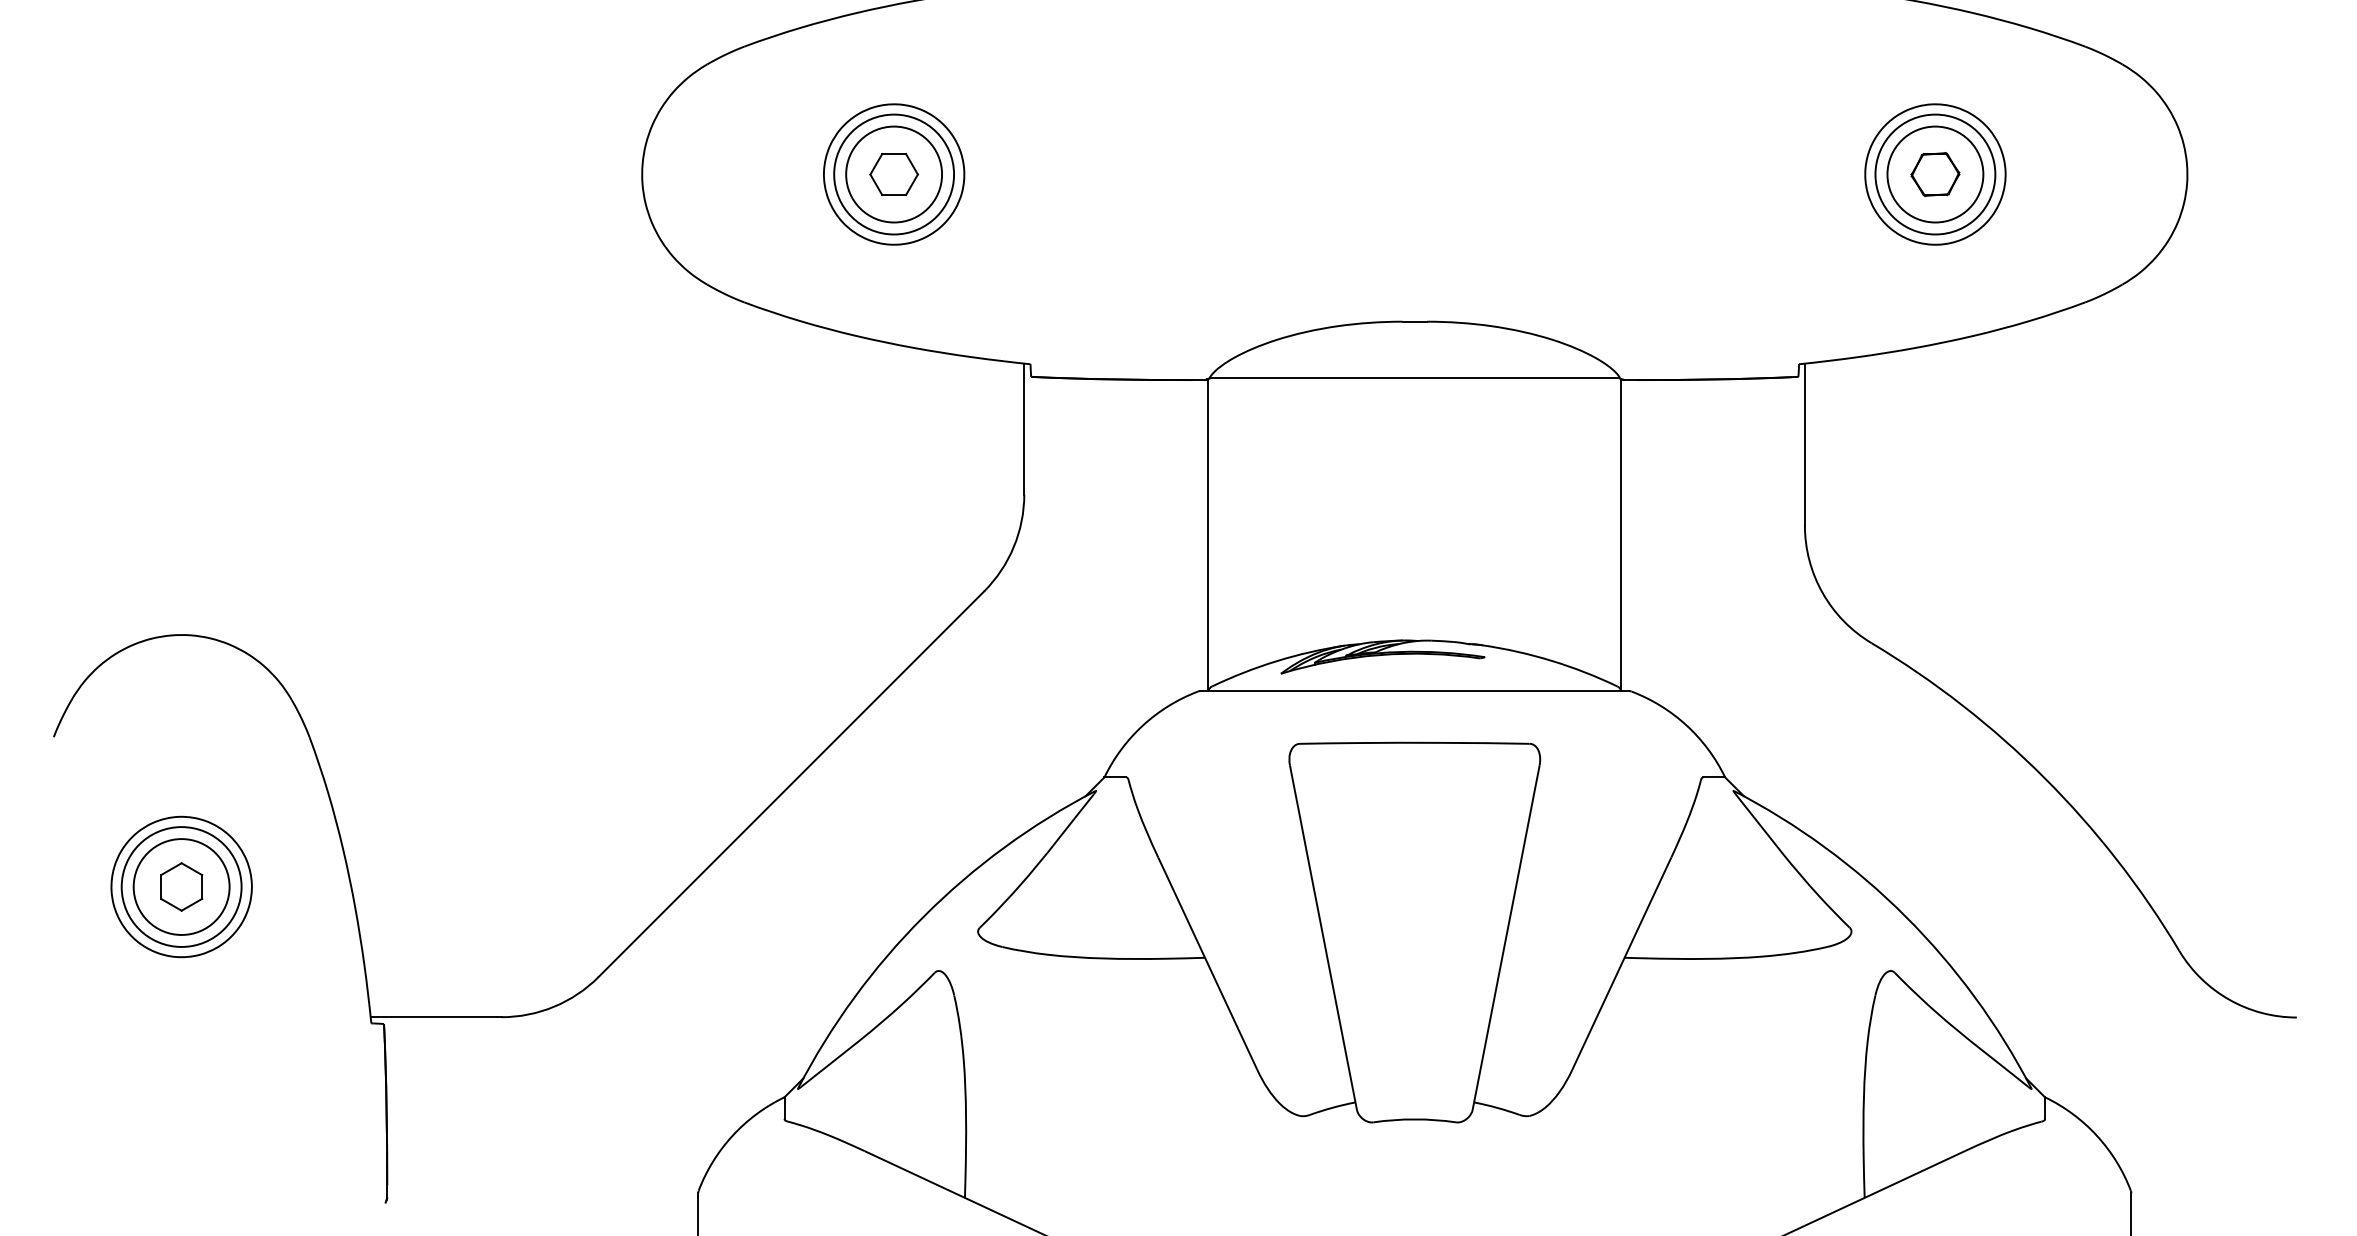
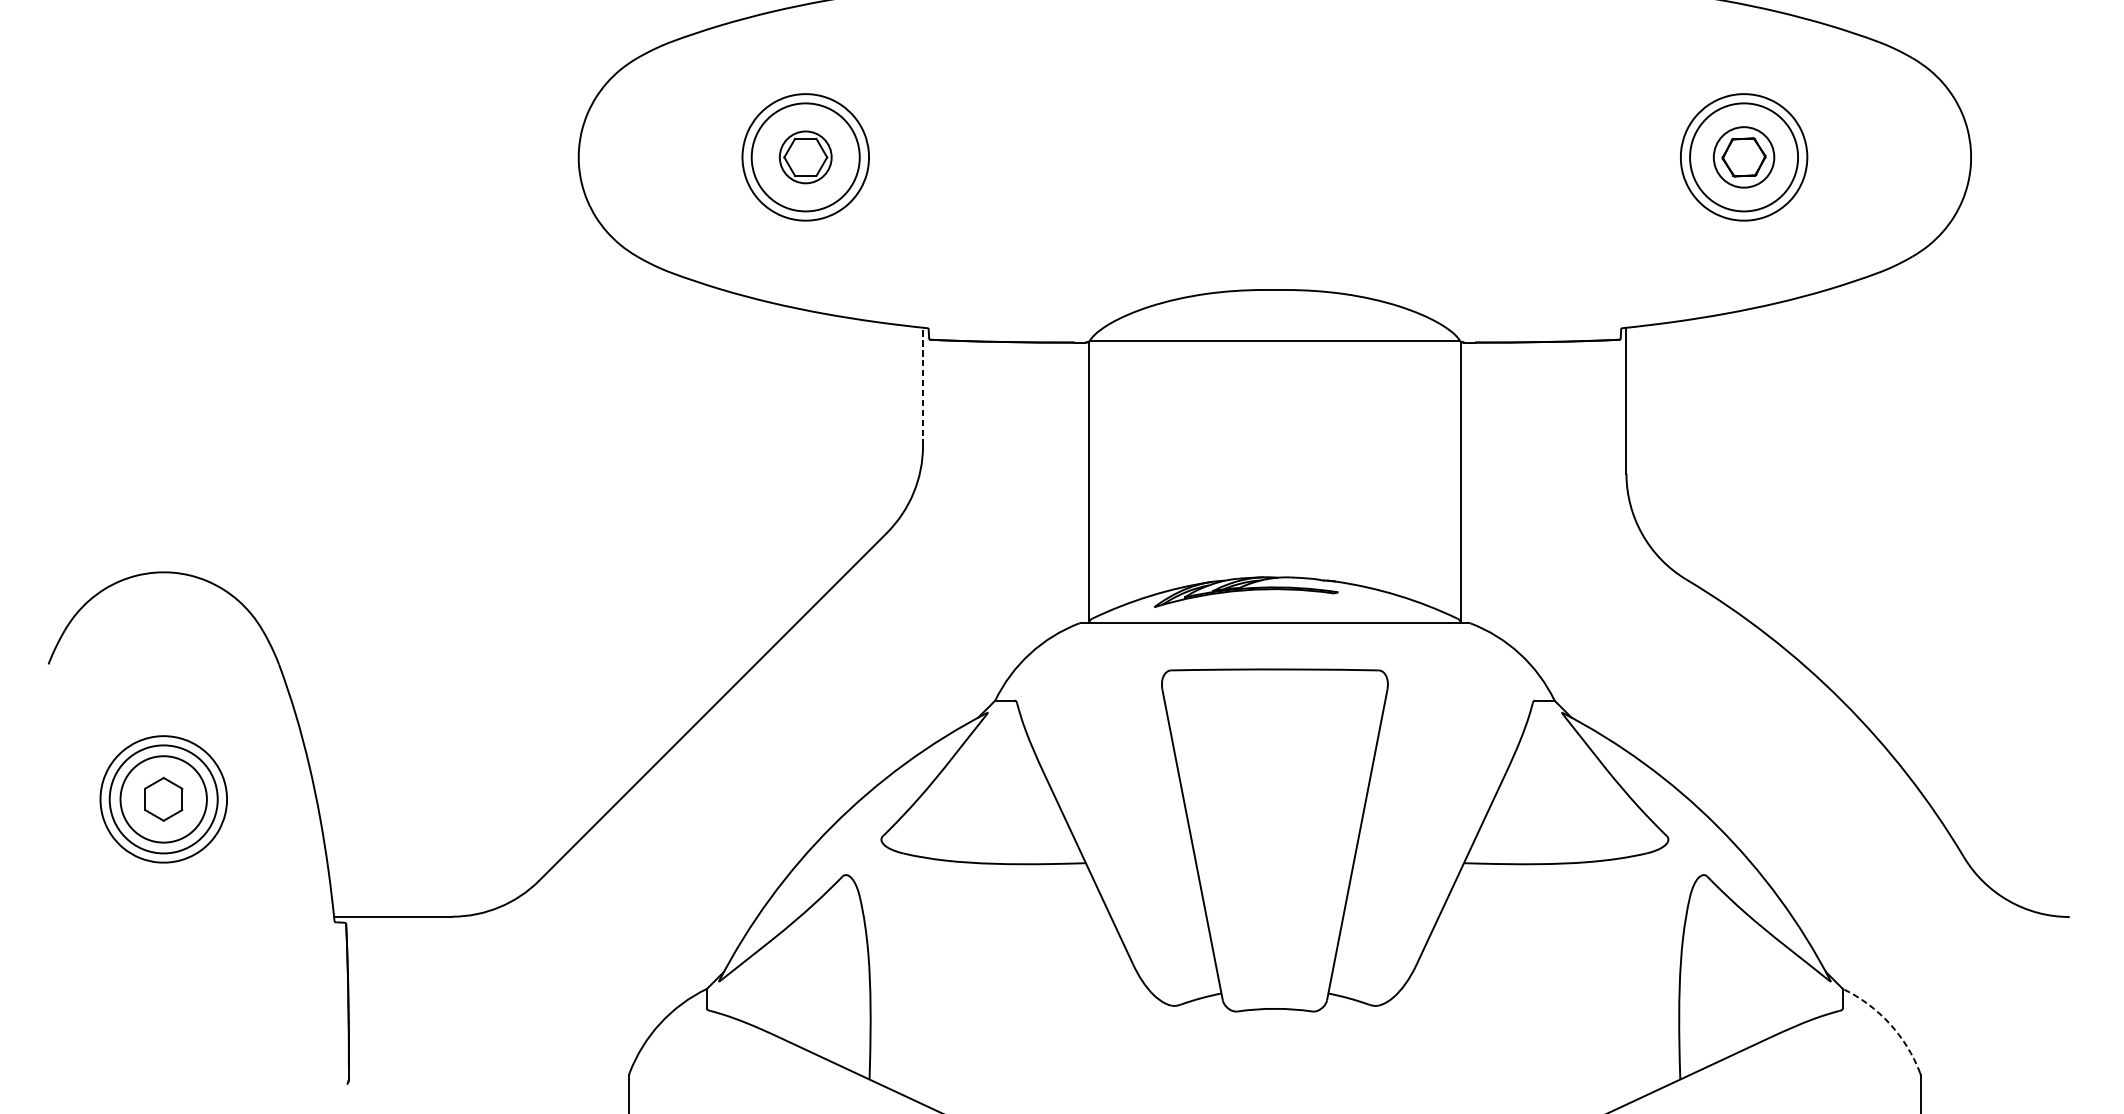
circle: (894, 174) -> (806, 157), size x0.6
circle: (1935, 174) -> (1744, 157), size x0.7
line: (1024, 428) -> (923, 386), solid -> dashed
arc: (2096, 1135) -> (1889, 1023), solid -> dashed

